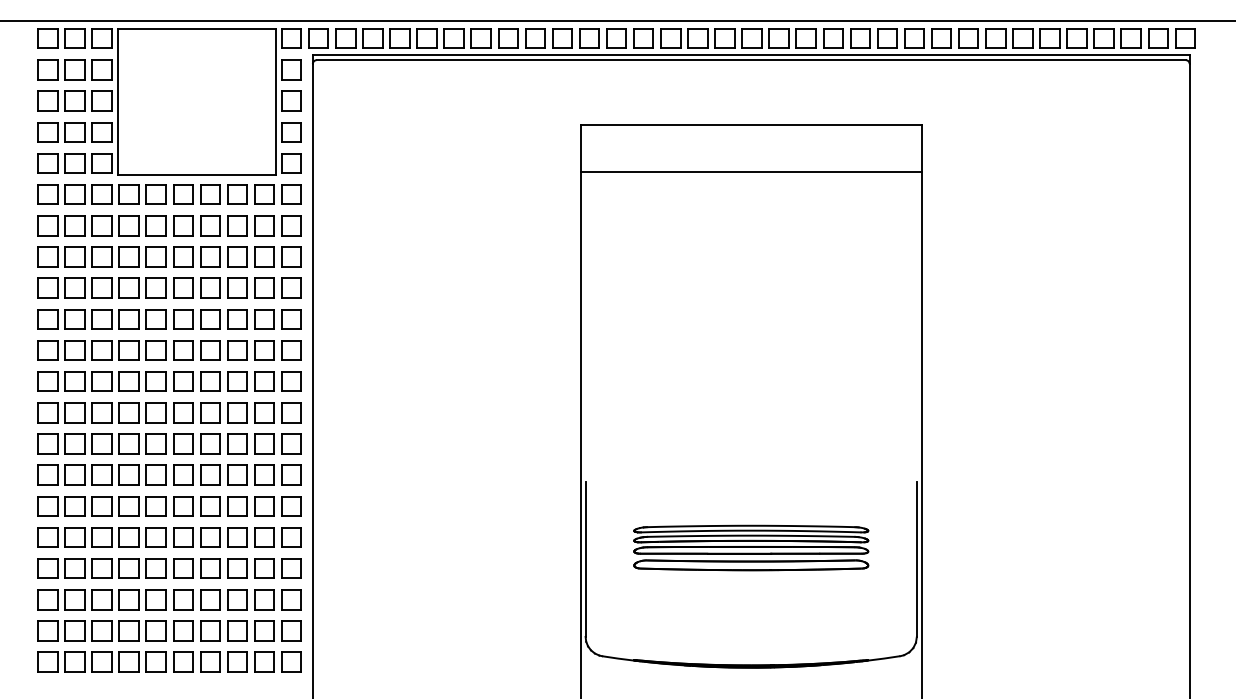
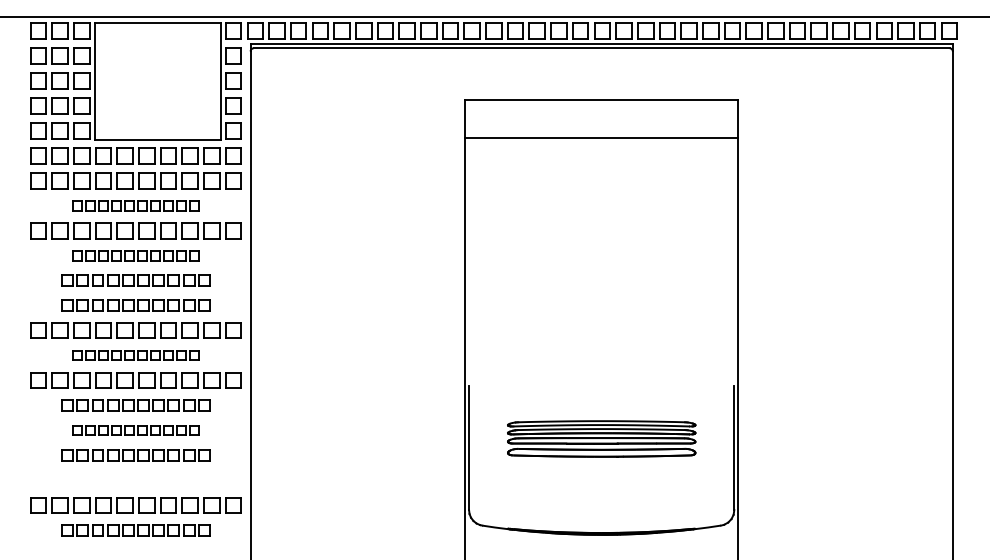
part: (169, 256) -> (135, 205), size x0.6
part: (169, 319) -> (135, 255), size x0.6
part: (169, 350) -> (135, 280), size x0.7
part: (169, 381) -> (135, 305), size x0.7
part: (169, 443) -> (135, 355), size x0.6
part: (169, 506) -> (135, 405), size x0.7
part: (169, 537) -> (135, 430), size x0.6
part: (169, 568) -> (135, 455), size x0.7
part: (169, 599) -> (135, 480), removed
part: (169, 661) -> (135, 529), size x0.7

